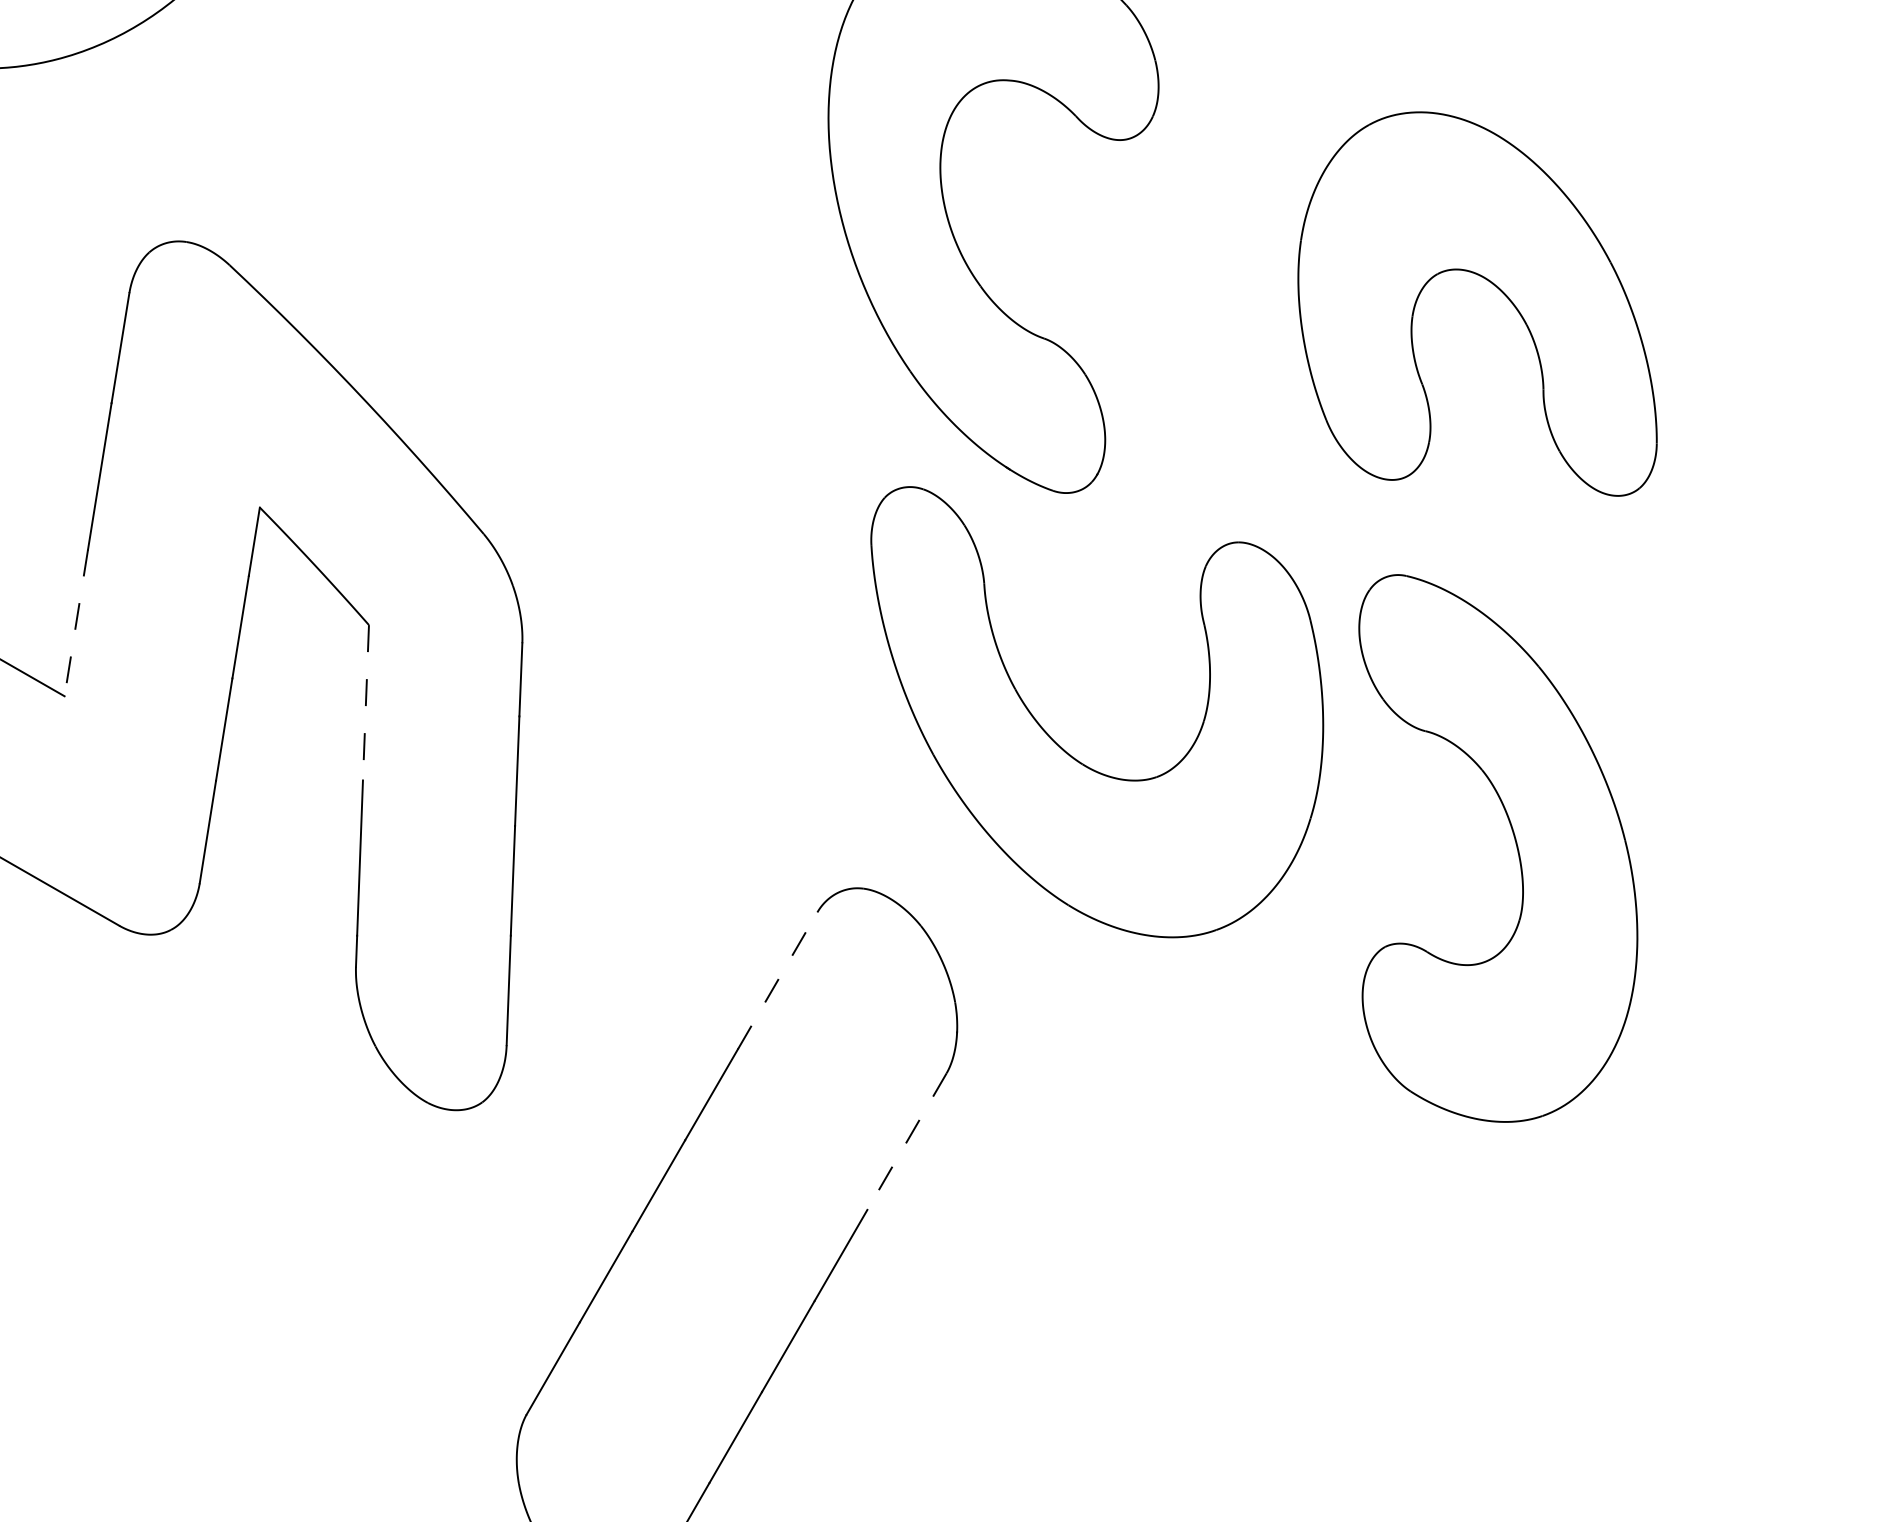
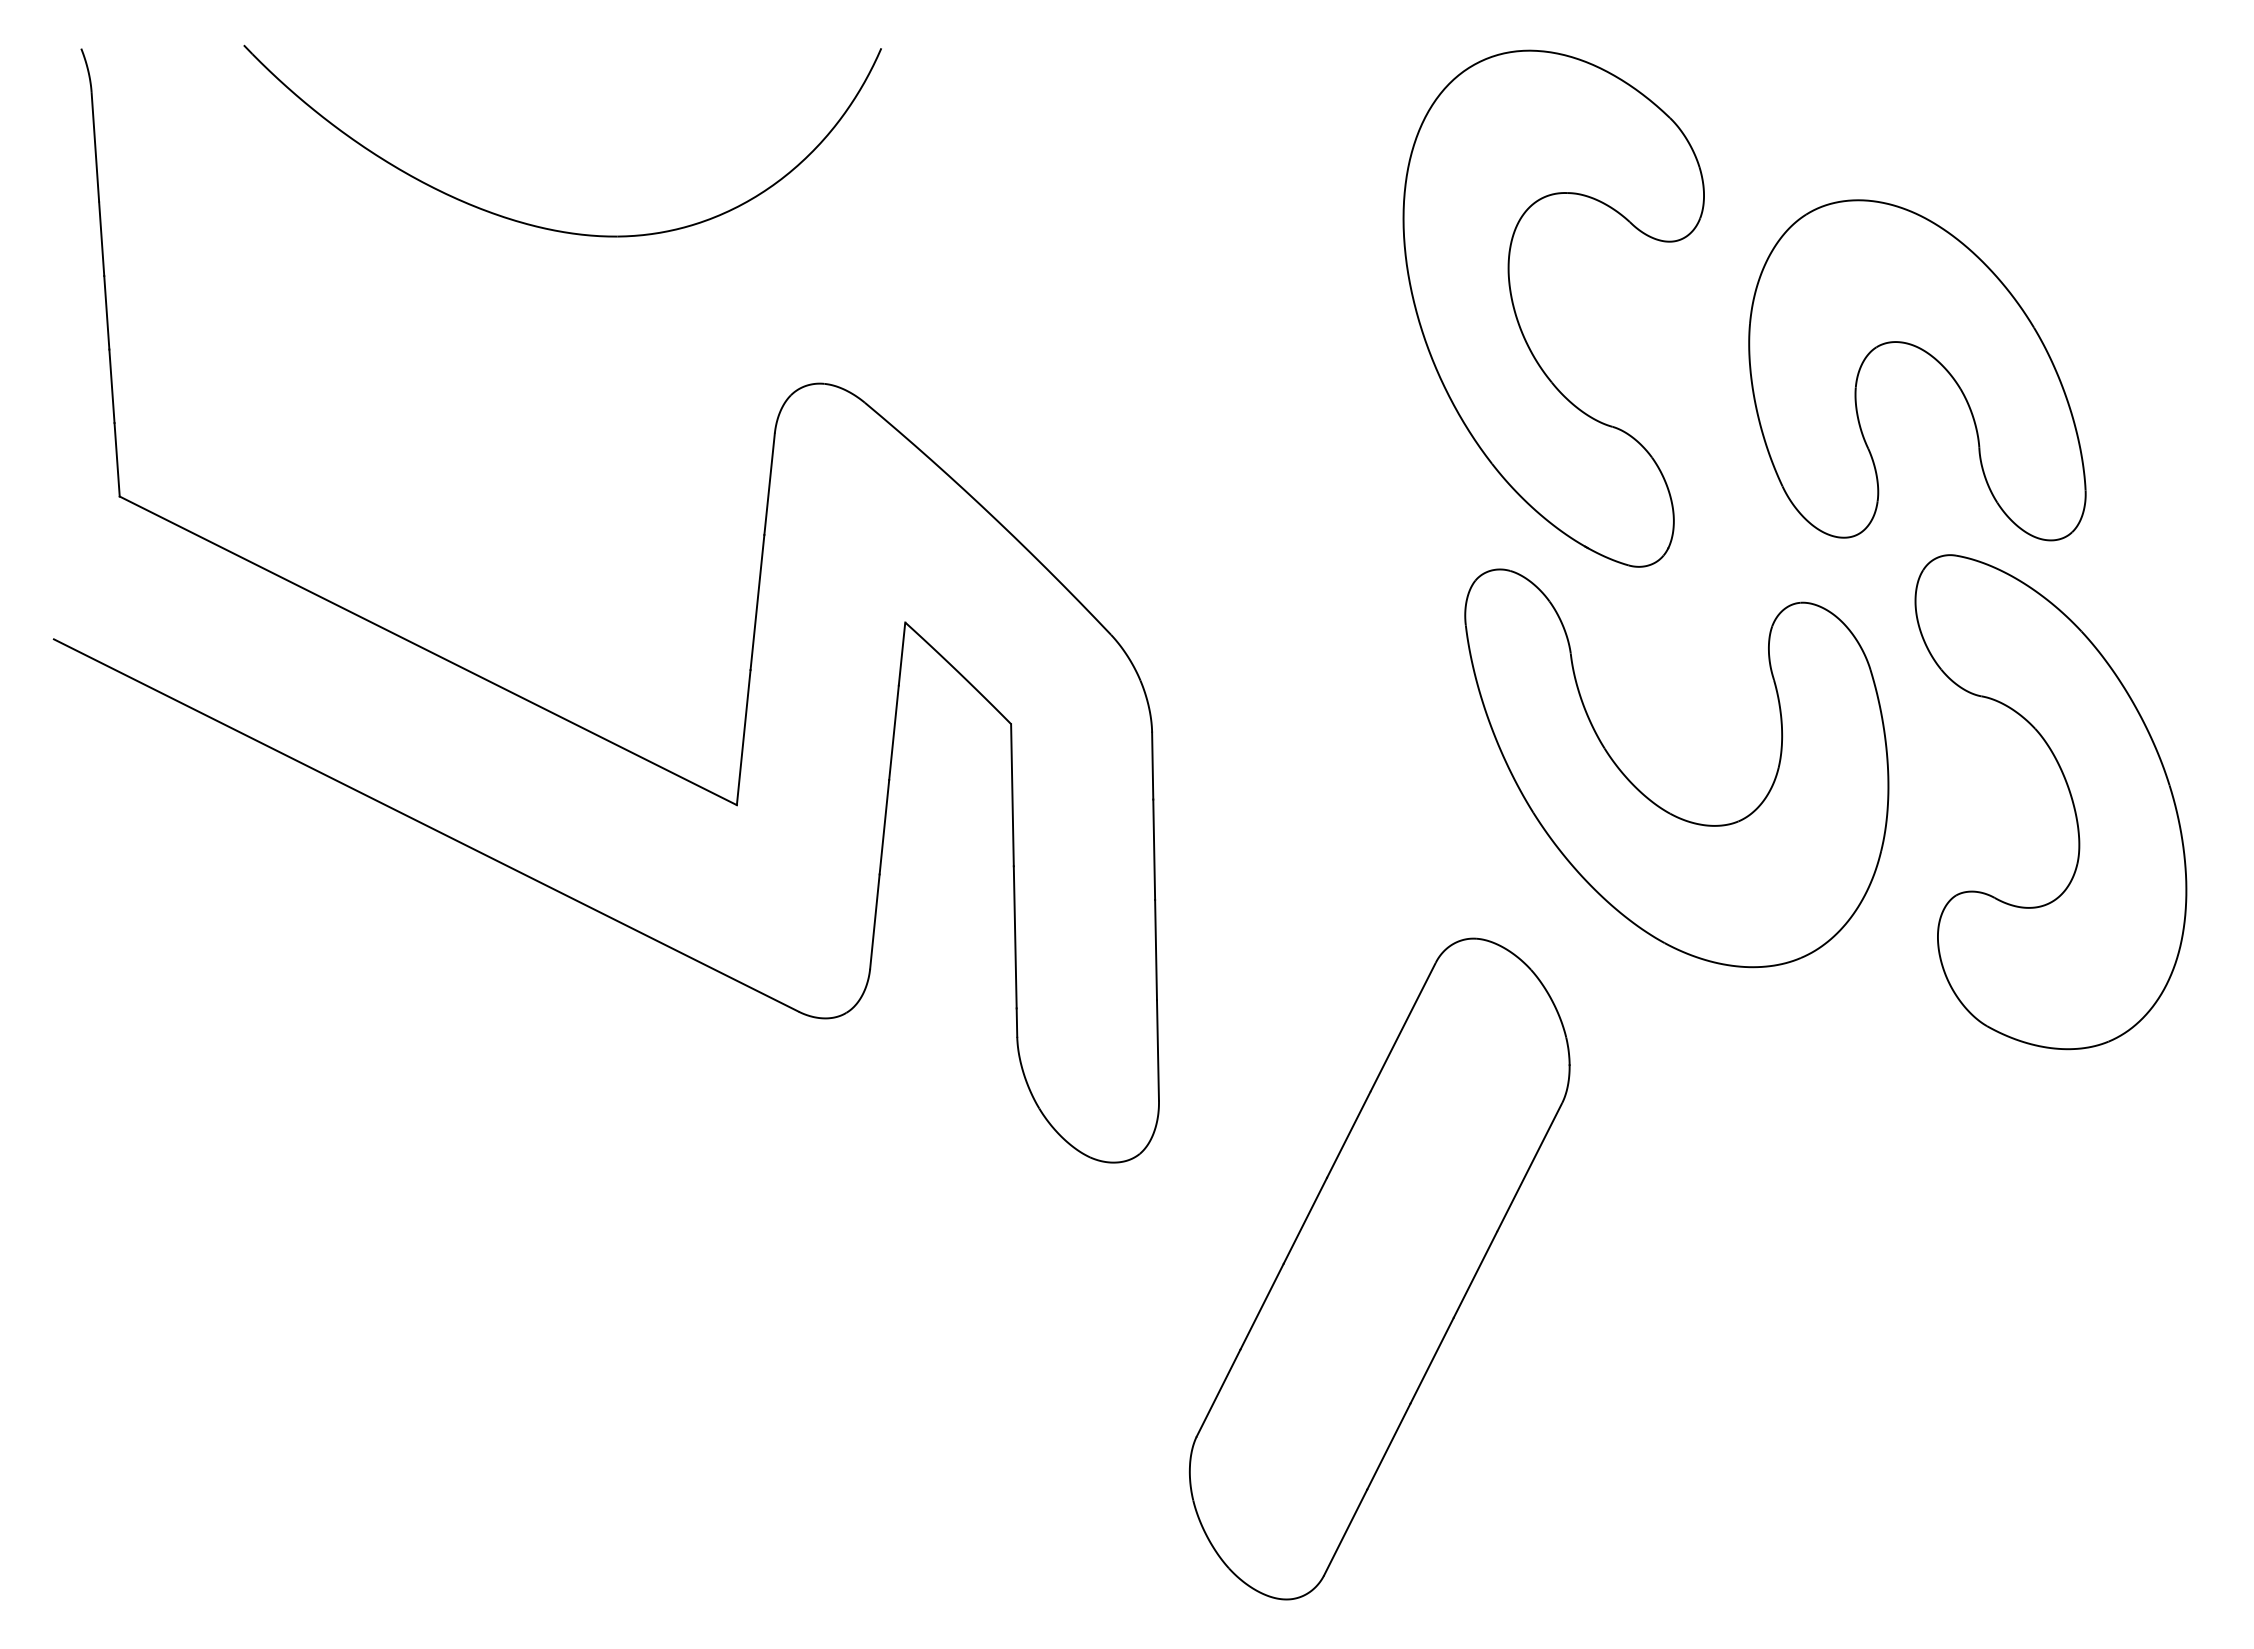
part: (1492, 285) -> (1927, 354), moved
line: (76, 622) -> (743, 737), dashed -> solid
line: (366, 703) -> (1012, 795), dashed -> solid
part: (1515, 843) -> (2069, 794), moved
line: (778, 979) -> (1403, 1026), dashed -> solid
line: (906, 1141) -> (1529, 1167), dashed -> solid

